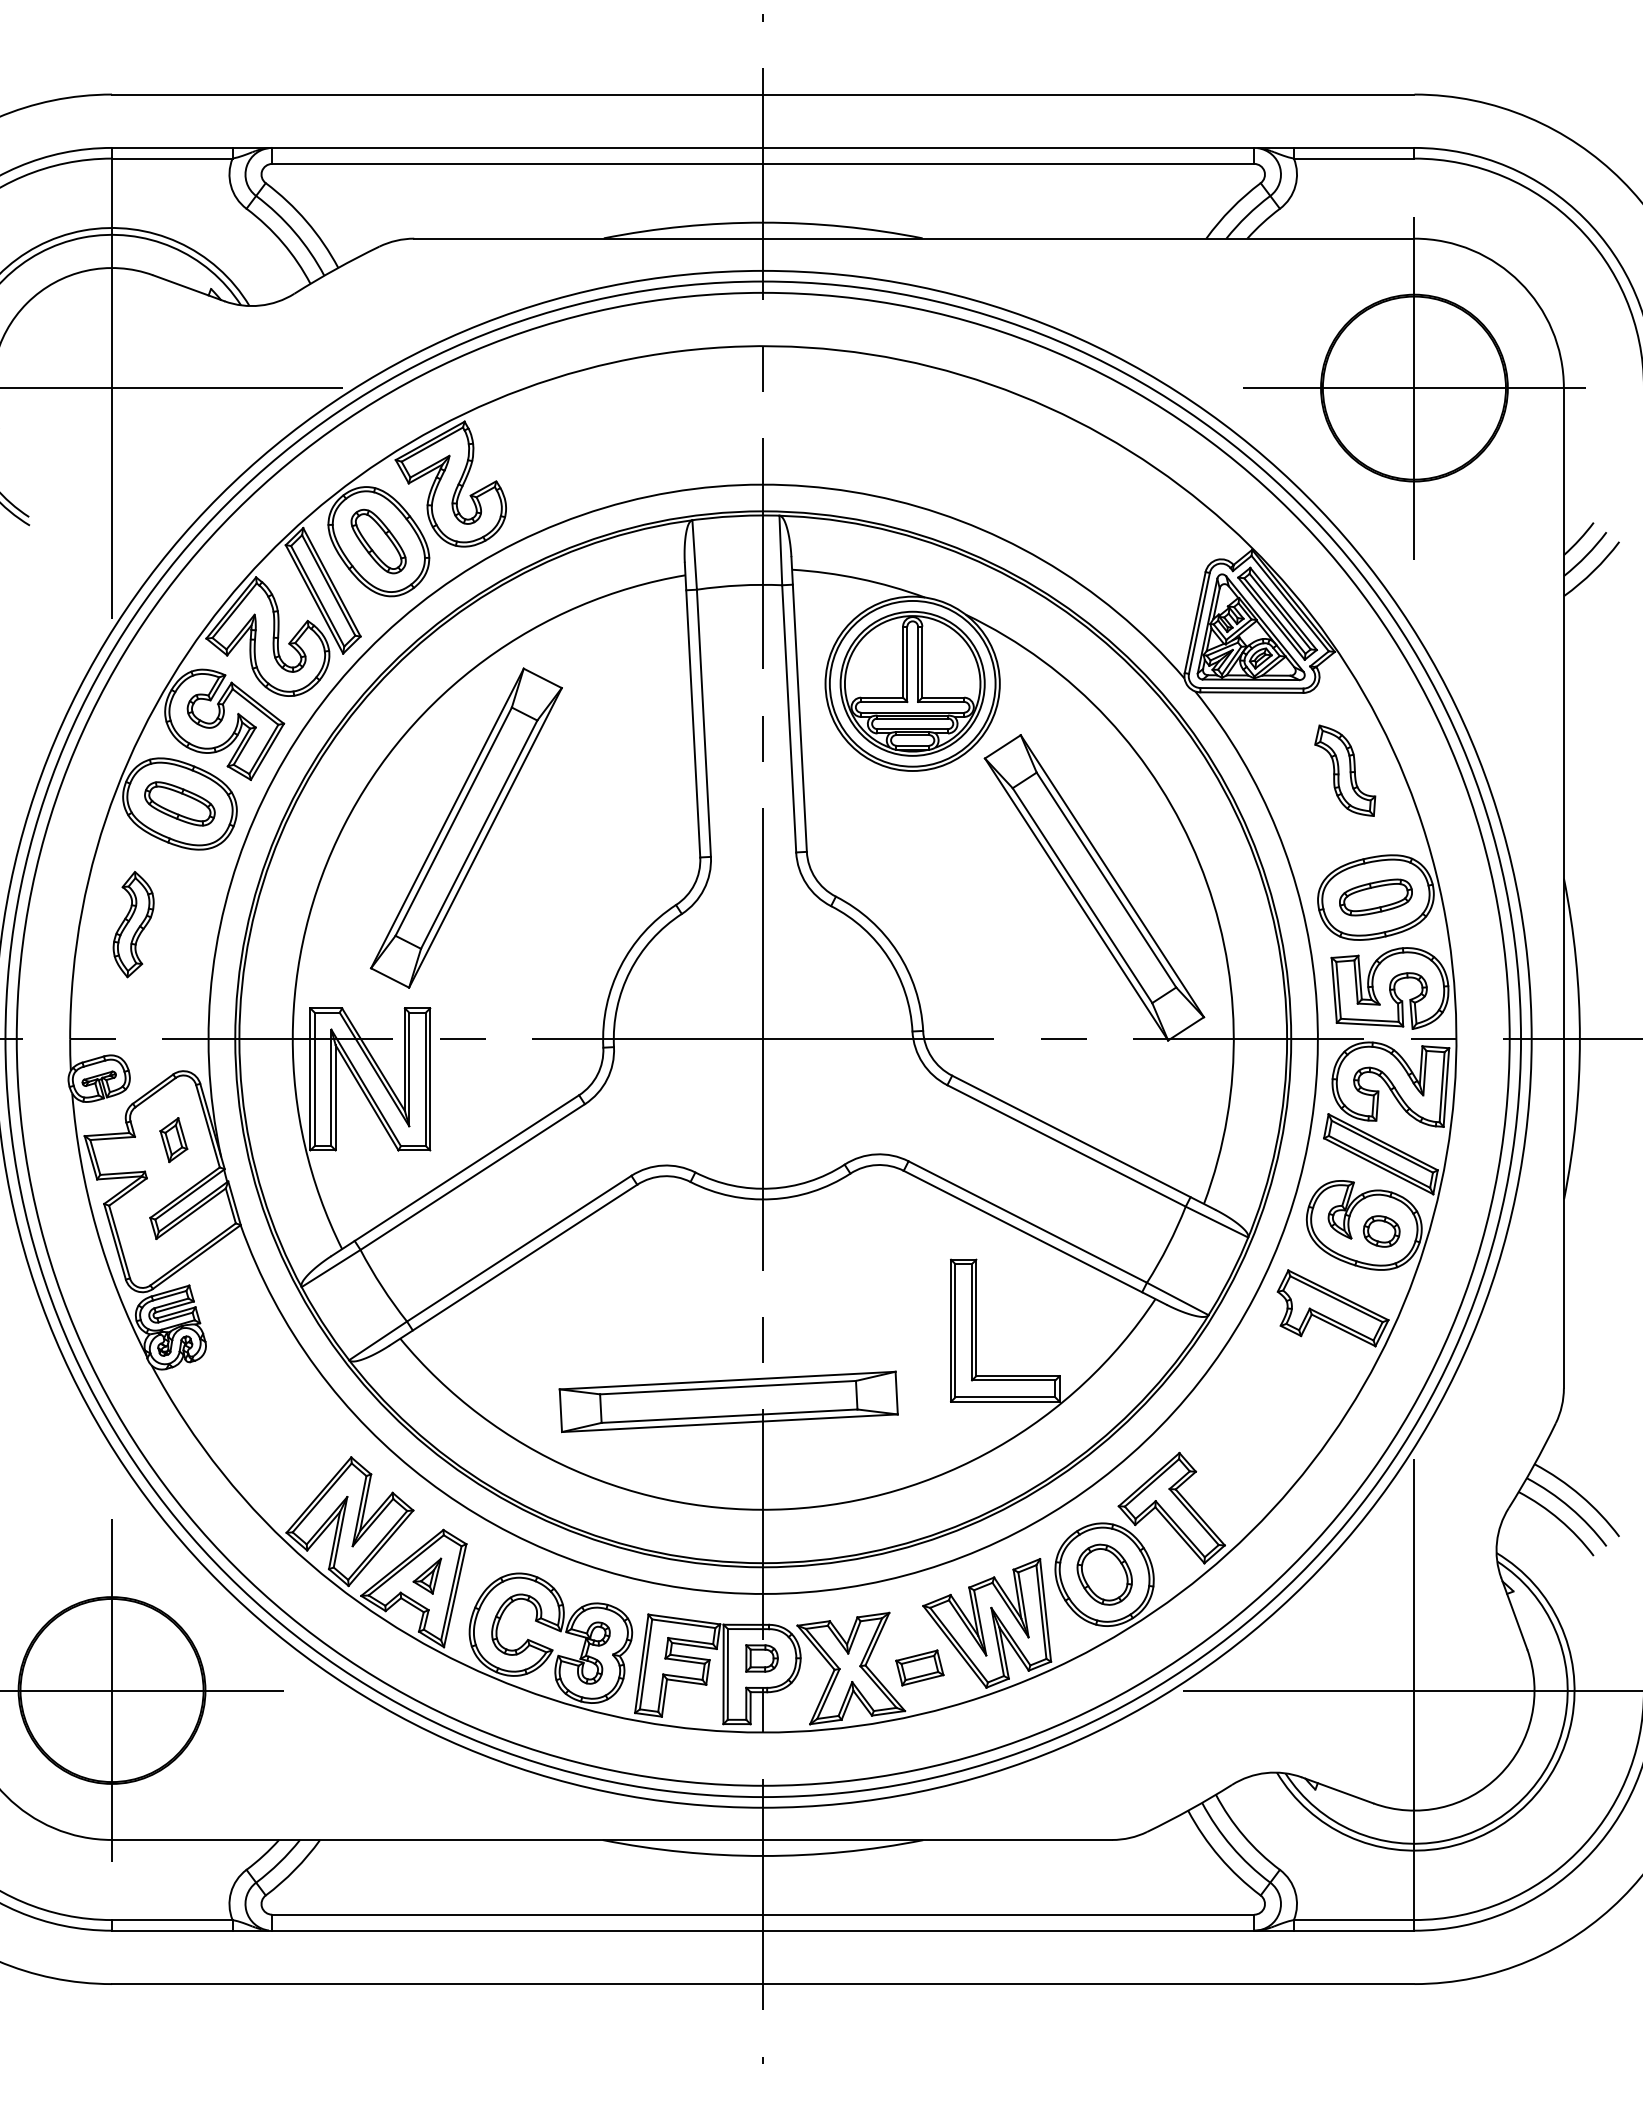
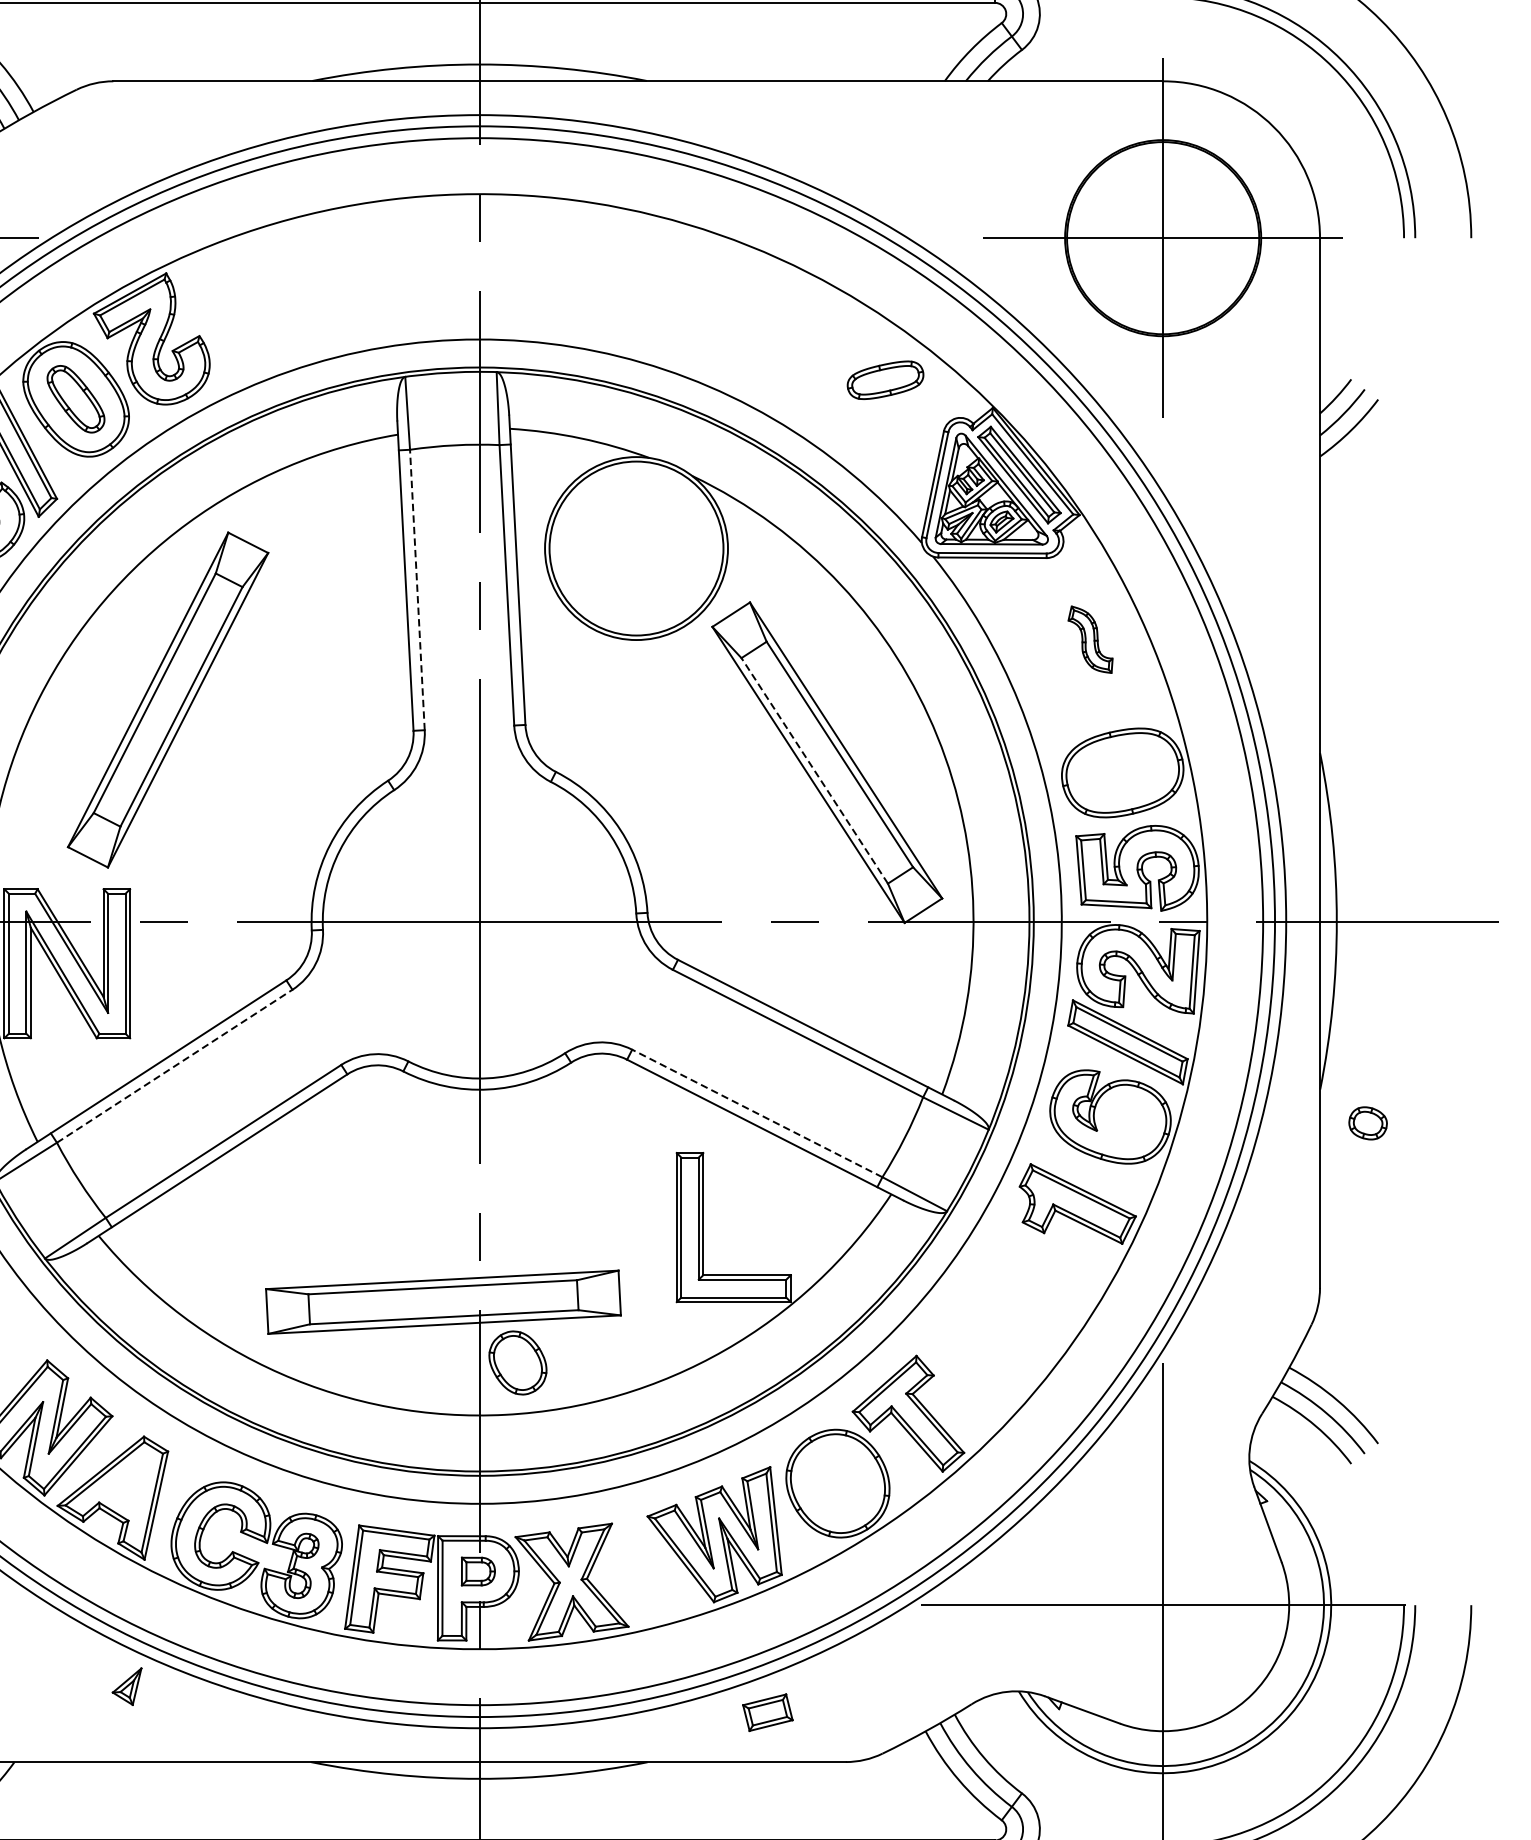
part: (912, 683) -> (636, 548), removed
line: (703, 723) -> (416, 590), solid -> dashed
part: (1345, 770) -> (1090, 639), size x0.7
line: (1082, 895) -> (814, 770), solid -> dashed
part: (1375, 897) -> (885, 380), moved
line: (472, 1177) -> (174, 1066), solid -> dashed
line: (1027, 1222) -> (757, 1113), solid -> dashed
part: (1381, 1231) -> (1367, 1123), moved
part: (1104, 1574) -> (517, 1362), moved
part: (427, 1575) -> (127, 1685), moved
part: (919, 1667) -> (767, 1712), moved

